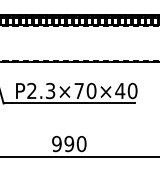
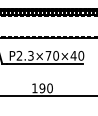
text: (56, 144) -> (34, 88), 990 -> 190

